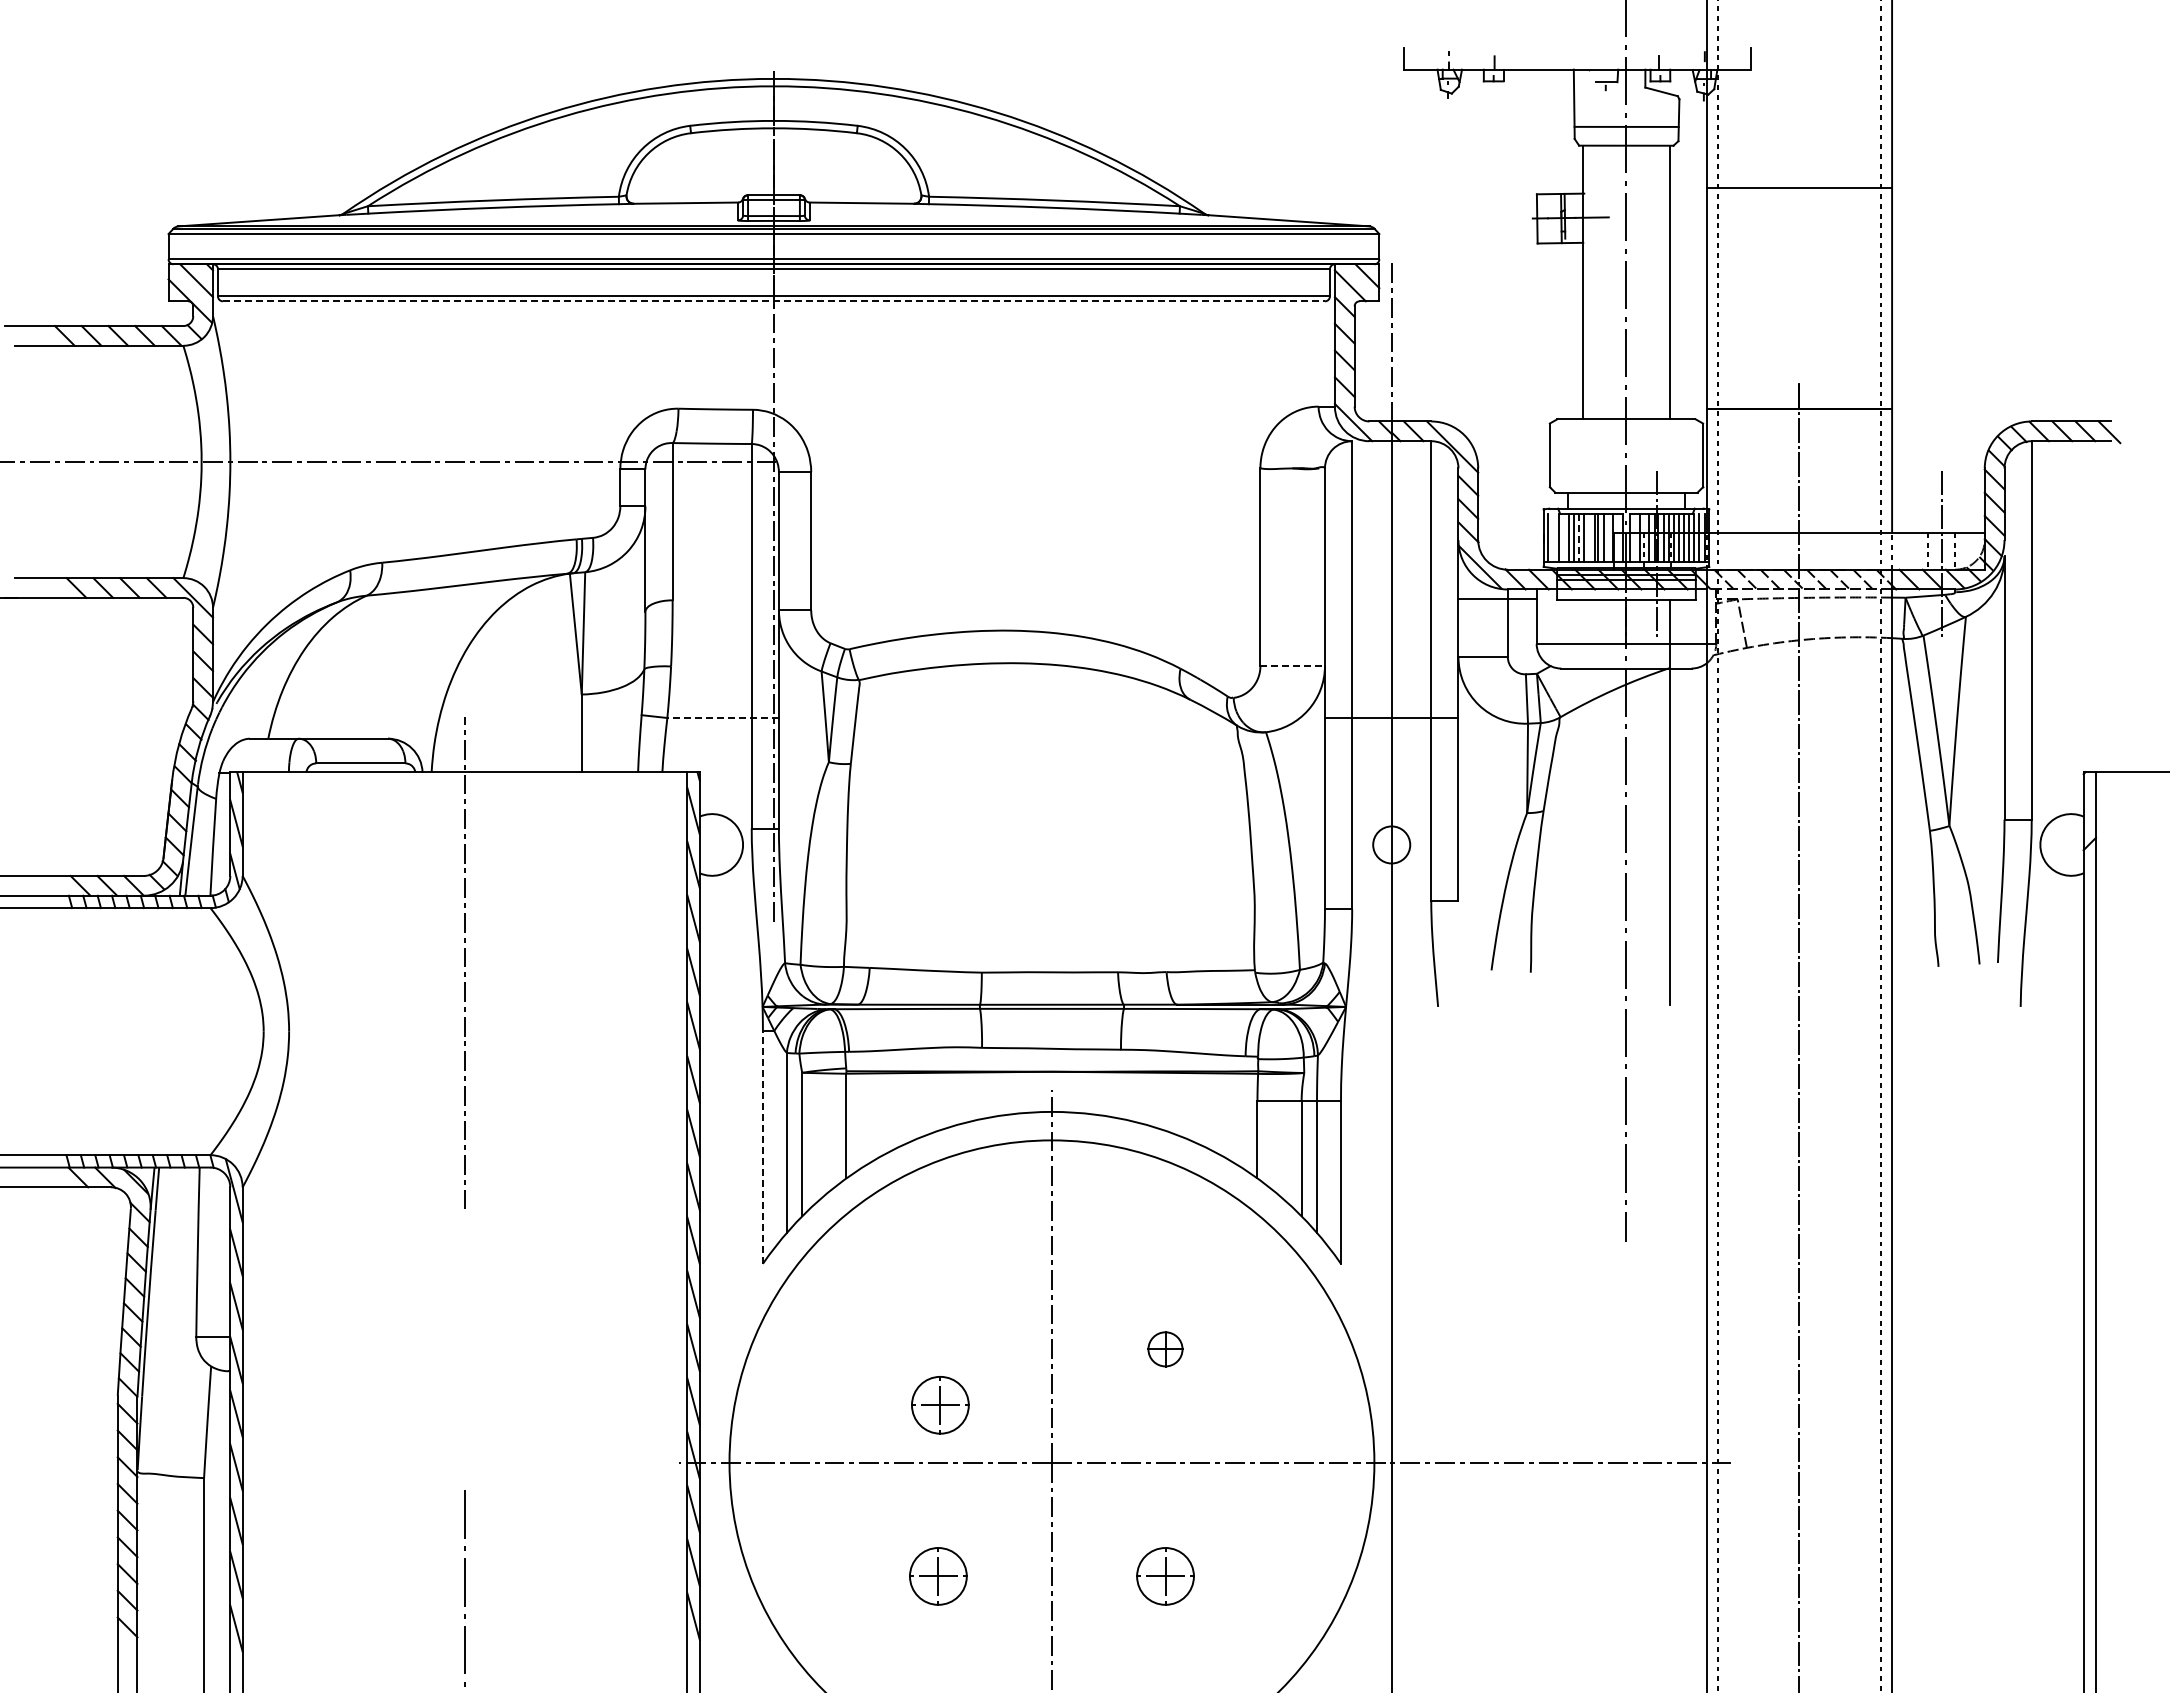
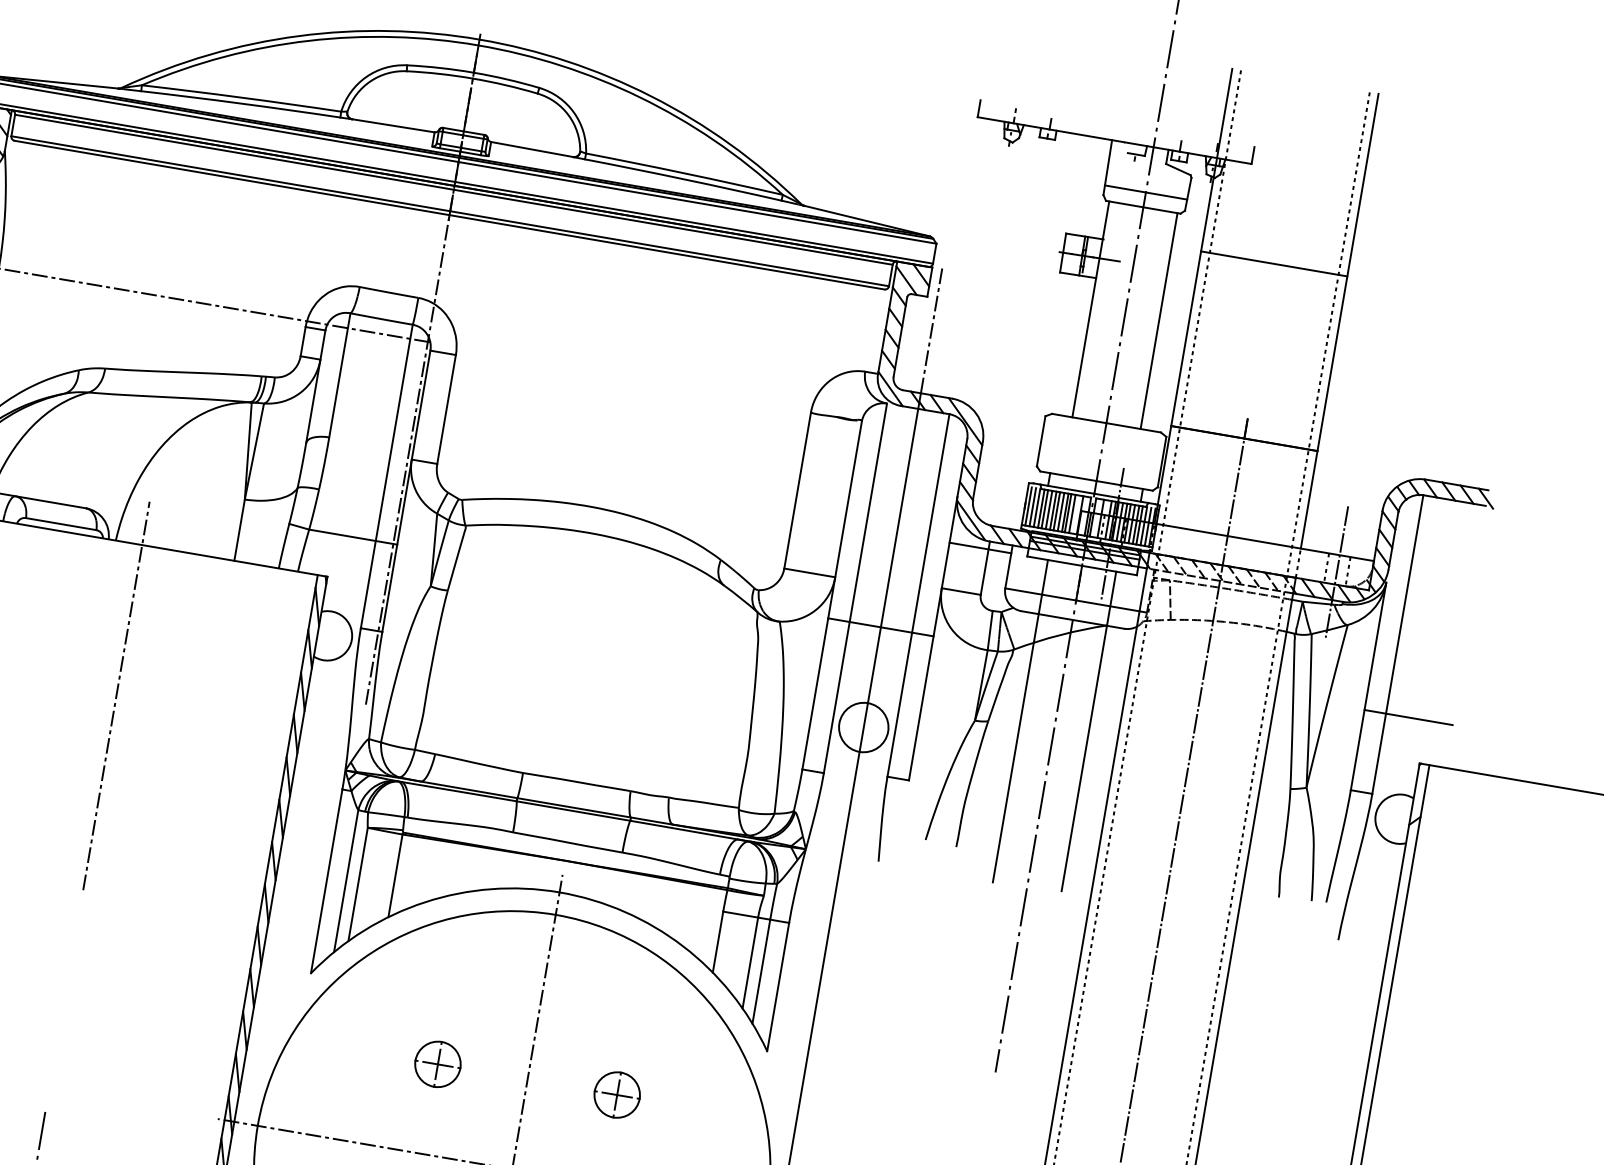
line: (774, 301) -> (449, 215), dashed -> solid
line: (1553, 538) -> (1032, 507), added
line: (1564, 538) -> (1041, 508), added
line: (1579, 538) -> (1053, 510), dashed -> solid
line: (1589, 538) -> (1061, 512), added
line: (1293, 665) -> (810, 572), dashed -> solid
line: (723, 718) -> (353, 537), dashed -> solid
line: (2060, 718) -> (1408, 717), added
line: (1583, 803) -> (1020, 720), added
circle: (1391, 844) -> (863, 727), size x1.67
line: (762, 1146) -> (326, 880), dashed -> solid
part: (1165, 1349) -> (617, 1095), size x1.67
part: (940, 1405) -> (438, 1064), moved

